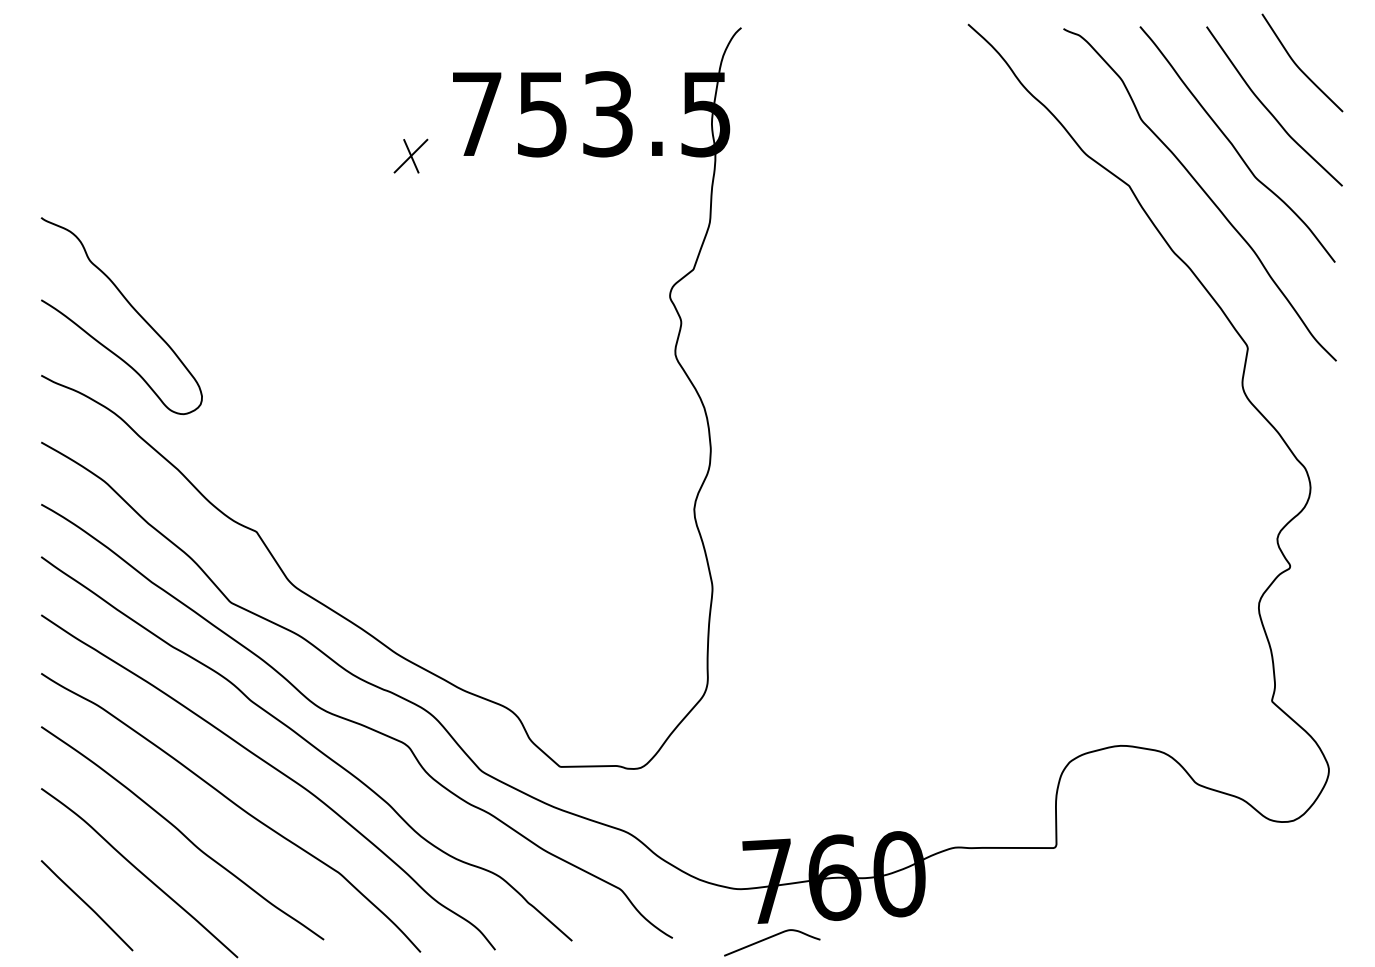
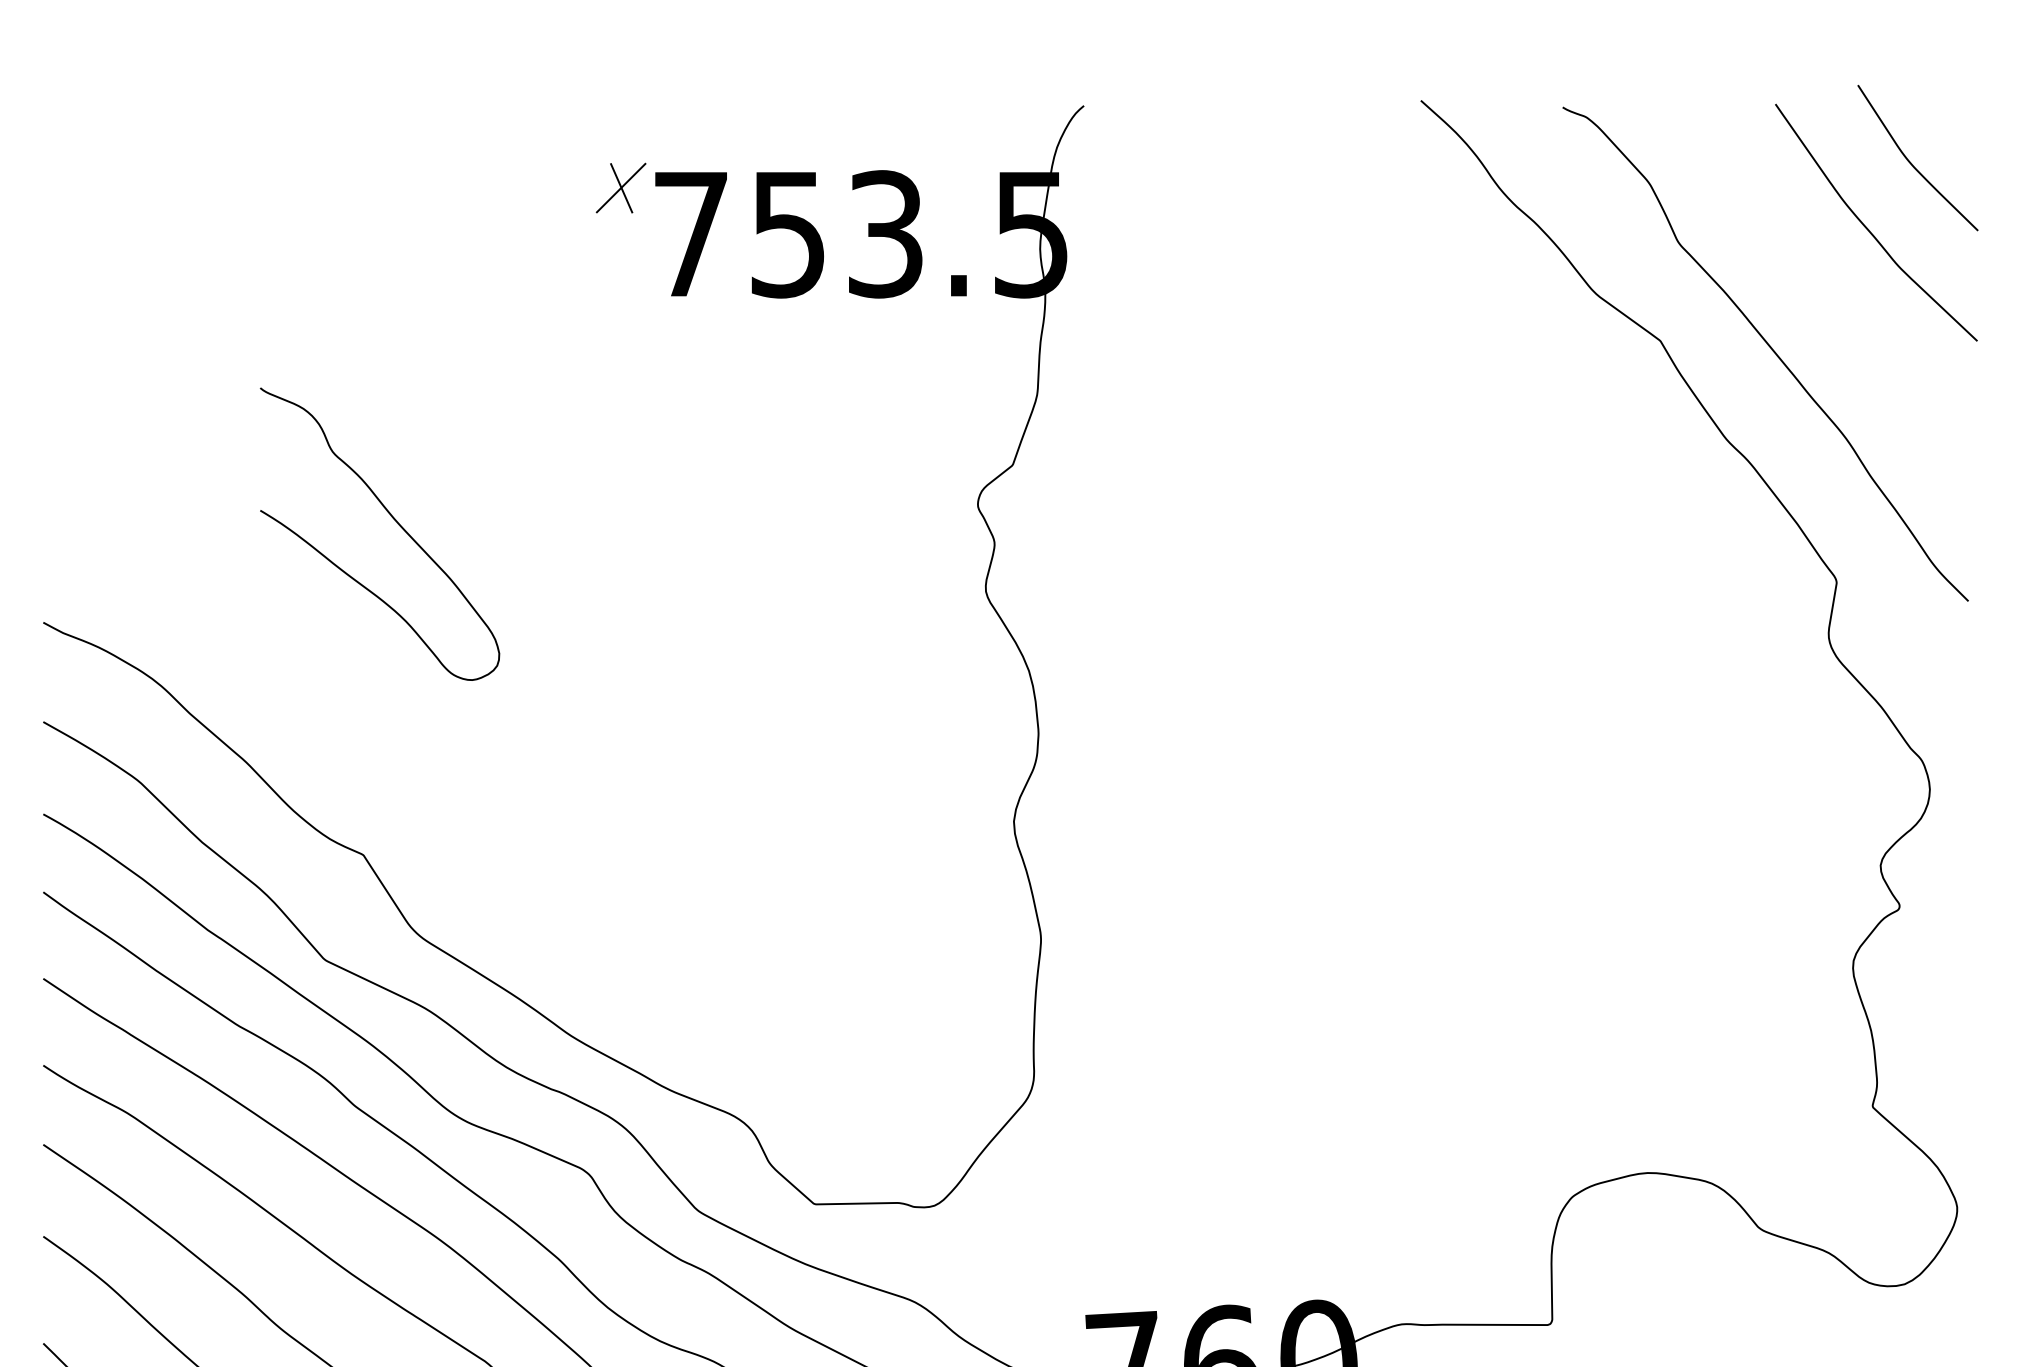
curve: (1234, 146) -> (1816, 282), removed
part: (410, 155) -> (620, 187), moved
curve: (130, 306) -> (392, 520), moved

